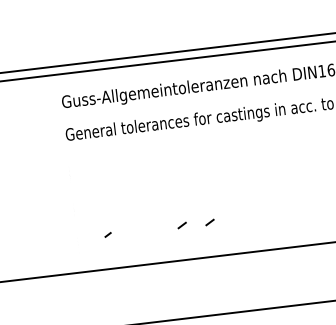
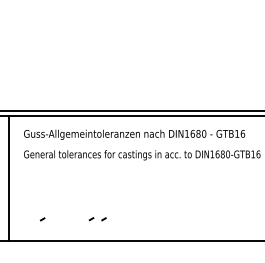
line: (45, 176) -> (8, 178), added
part: (195, 224) -> (97, 219), size x0.71

